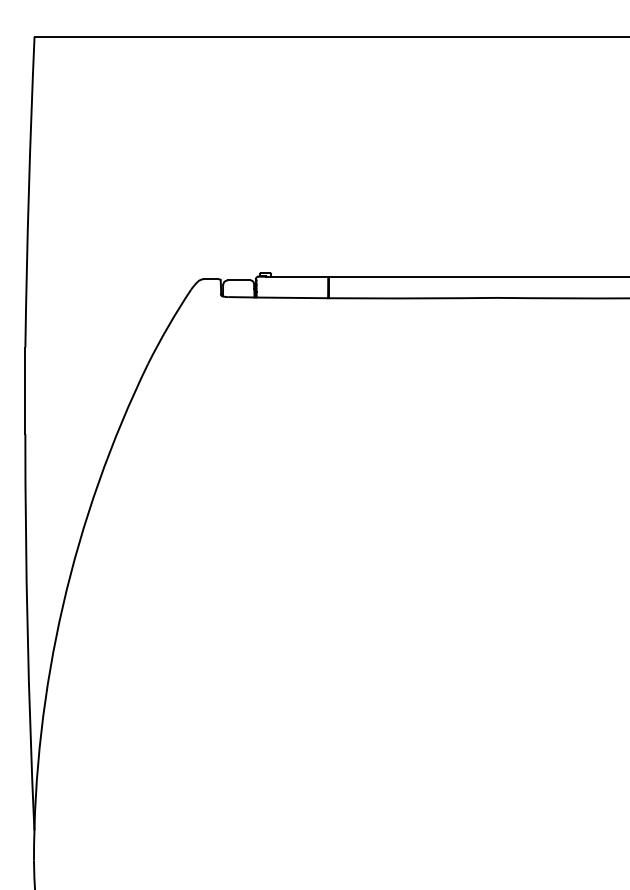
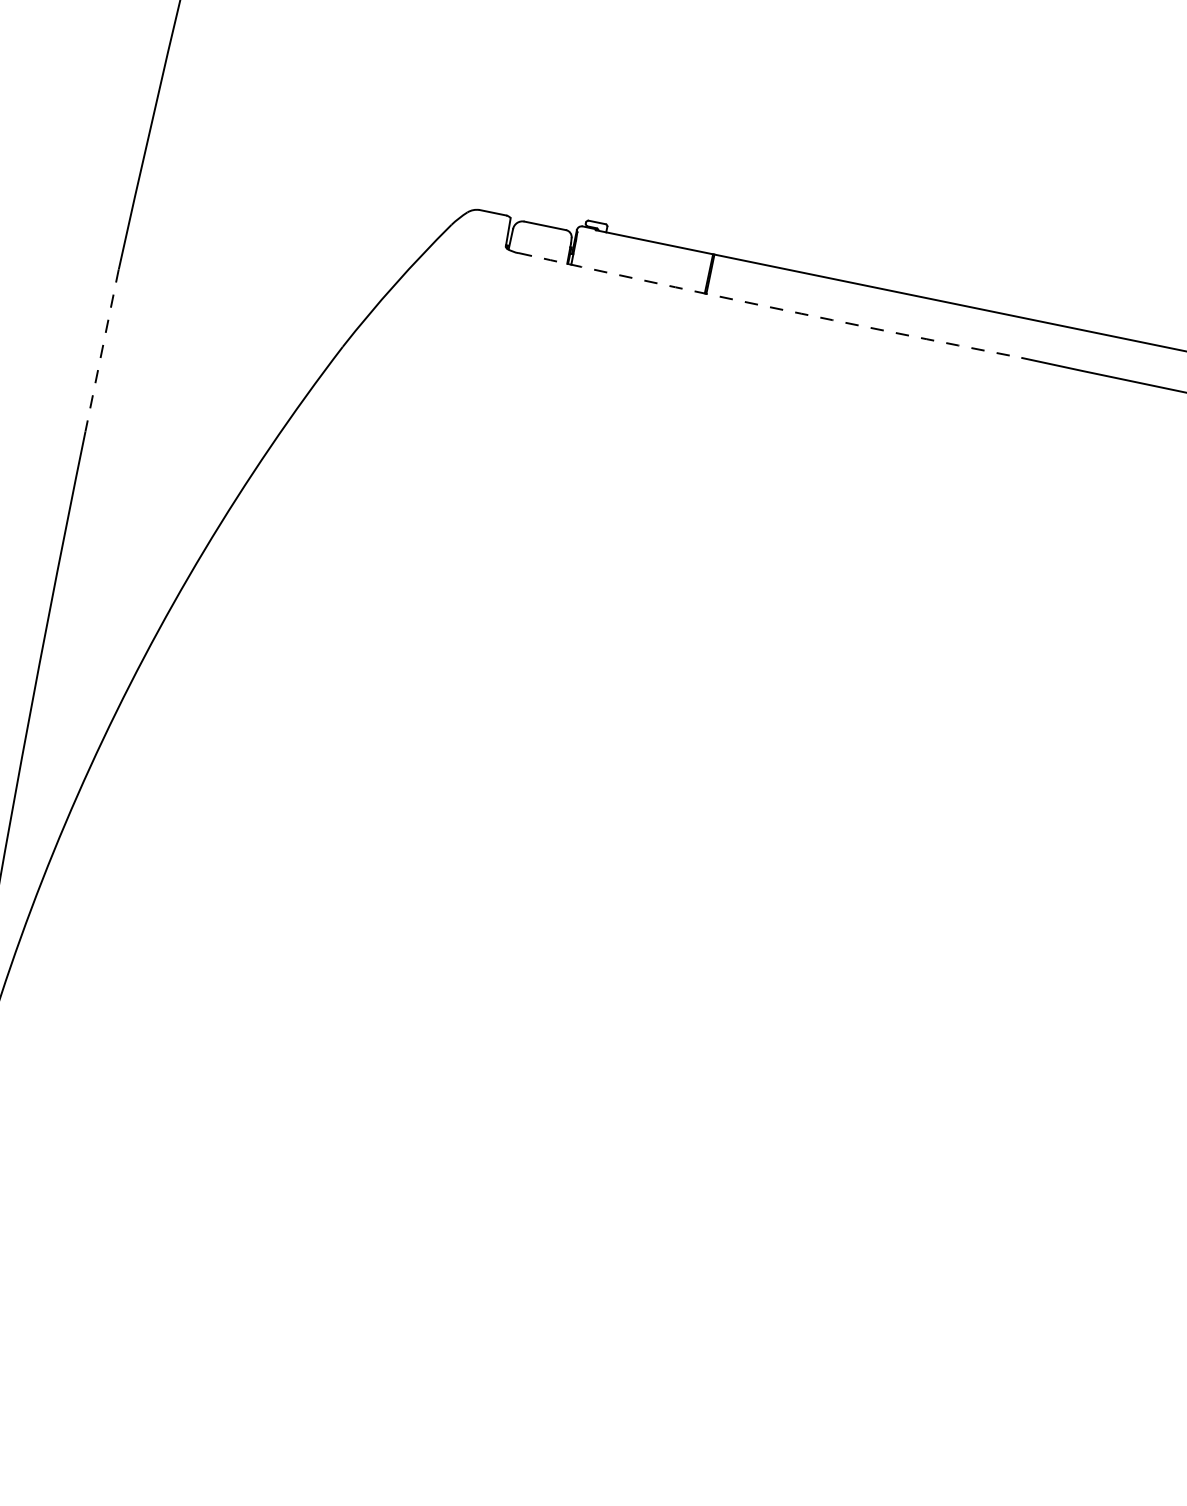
arc: (362, 298) -> (769, 307), solid -> dashed
line: (25, 391) -> (102, 351), solid -> dashed

